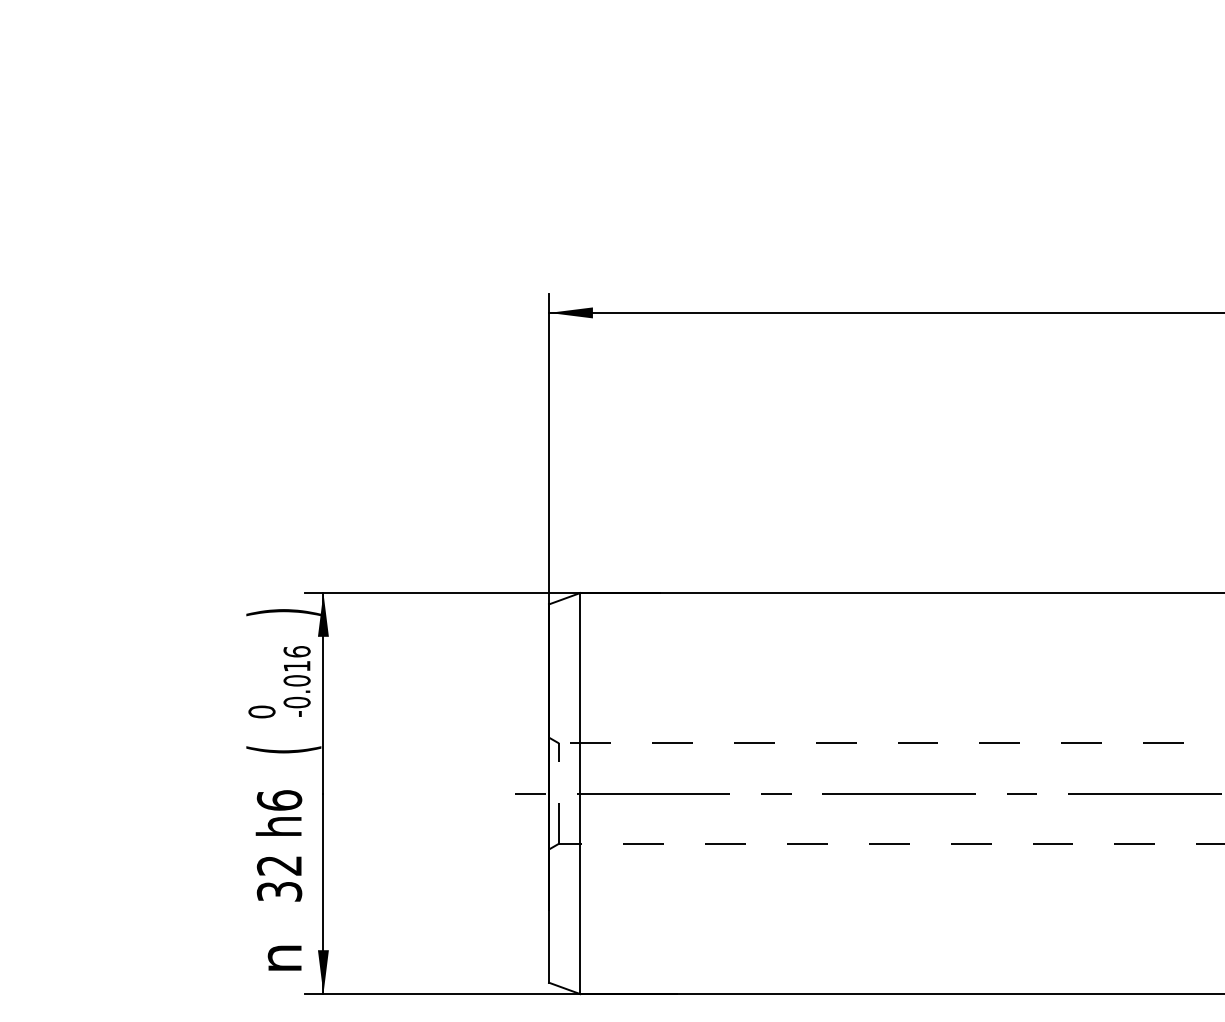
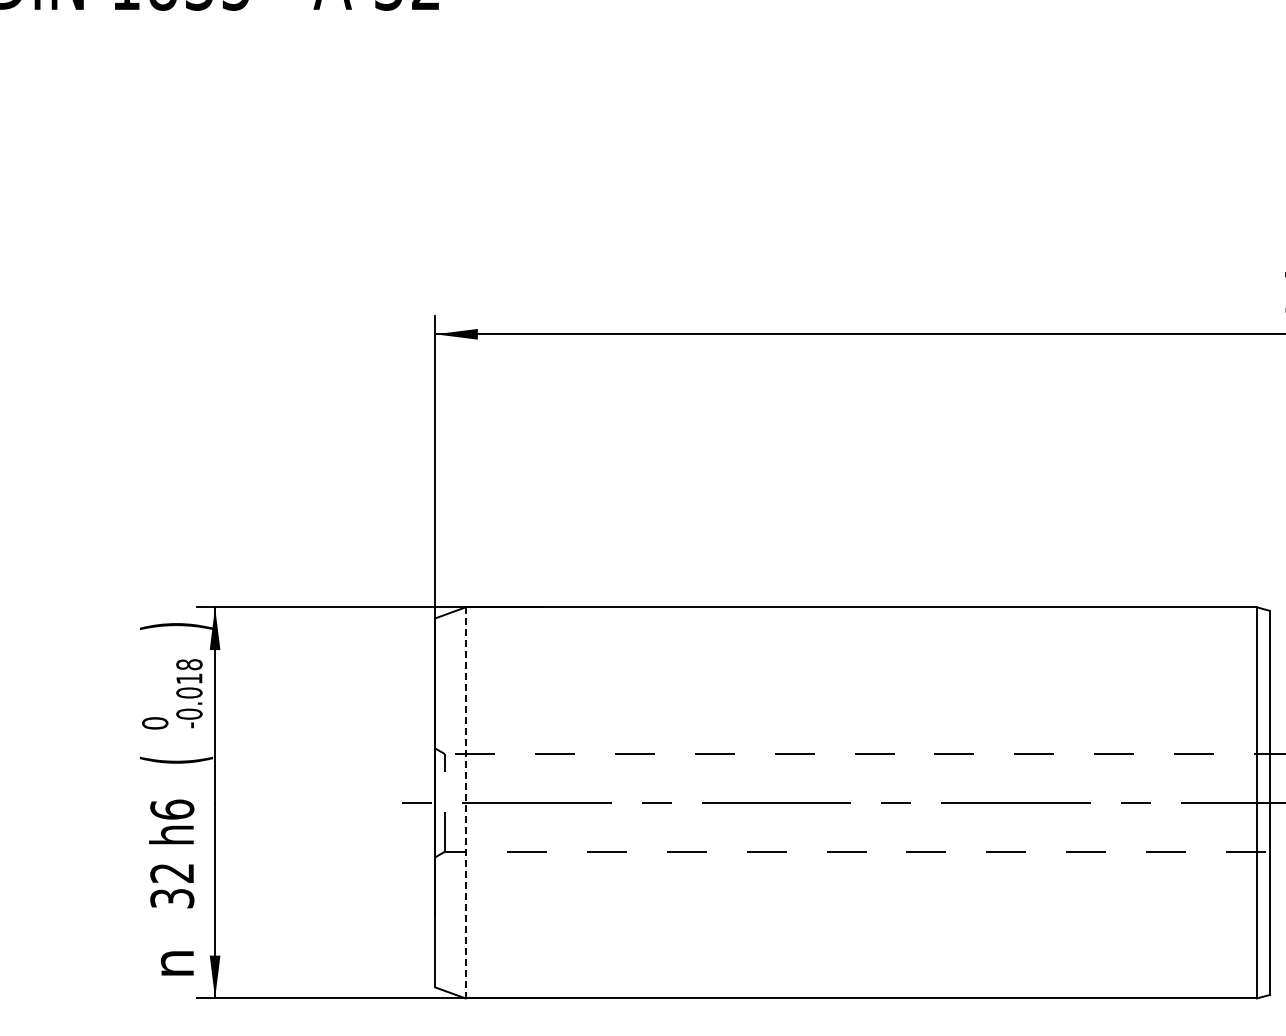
text: (297, 651) -> (189, 664), -0.016 -> -0.018
line: (580, 793) -> (465, 802), solid -> dashed

